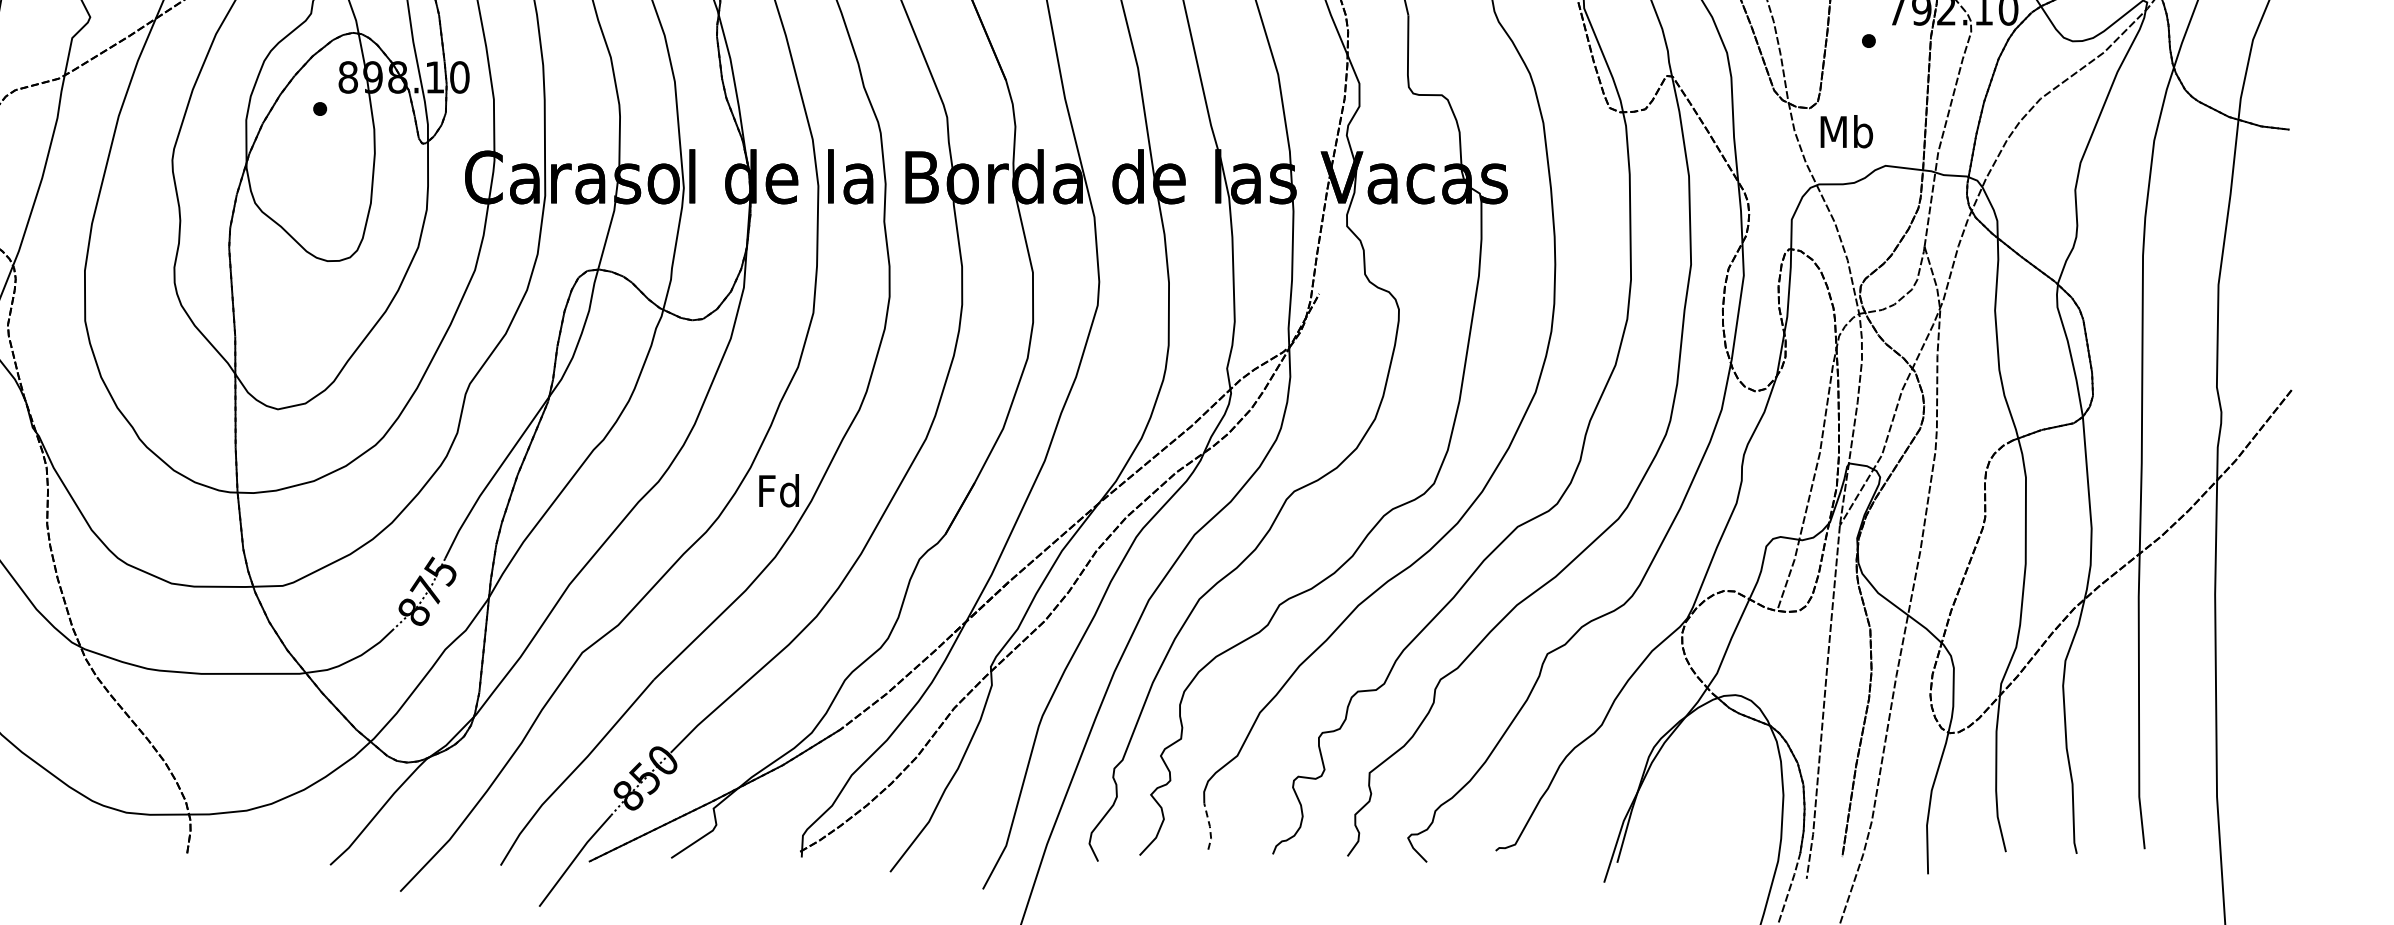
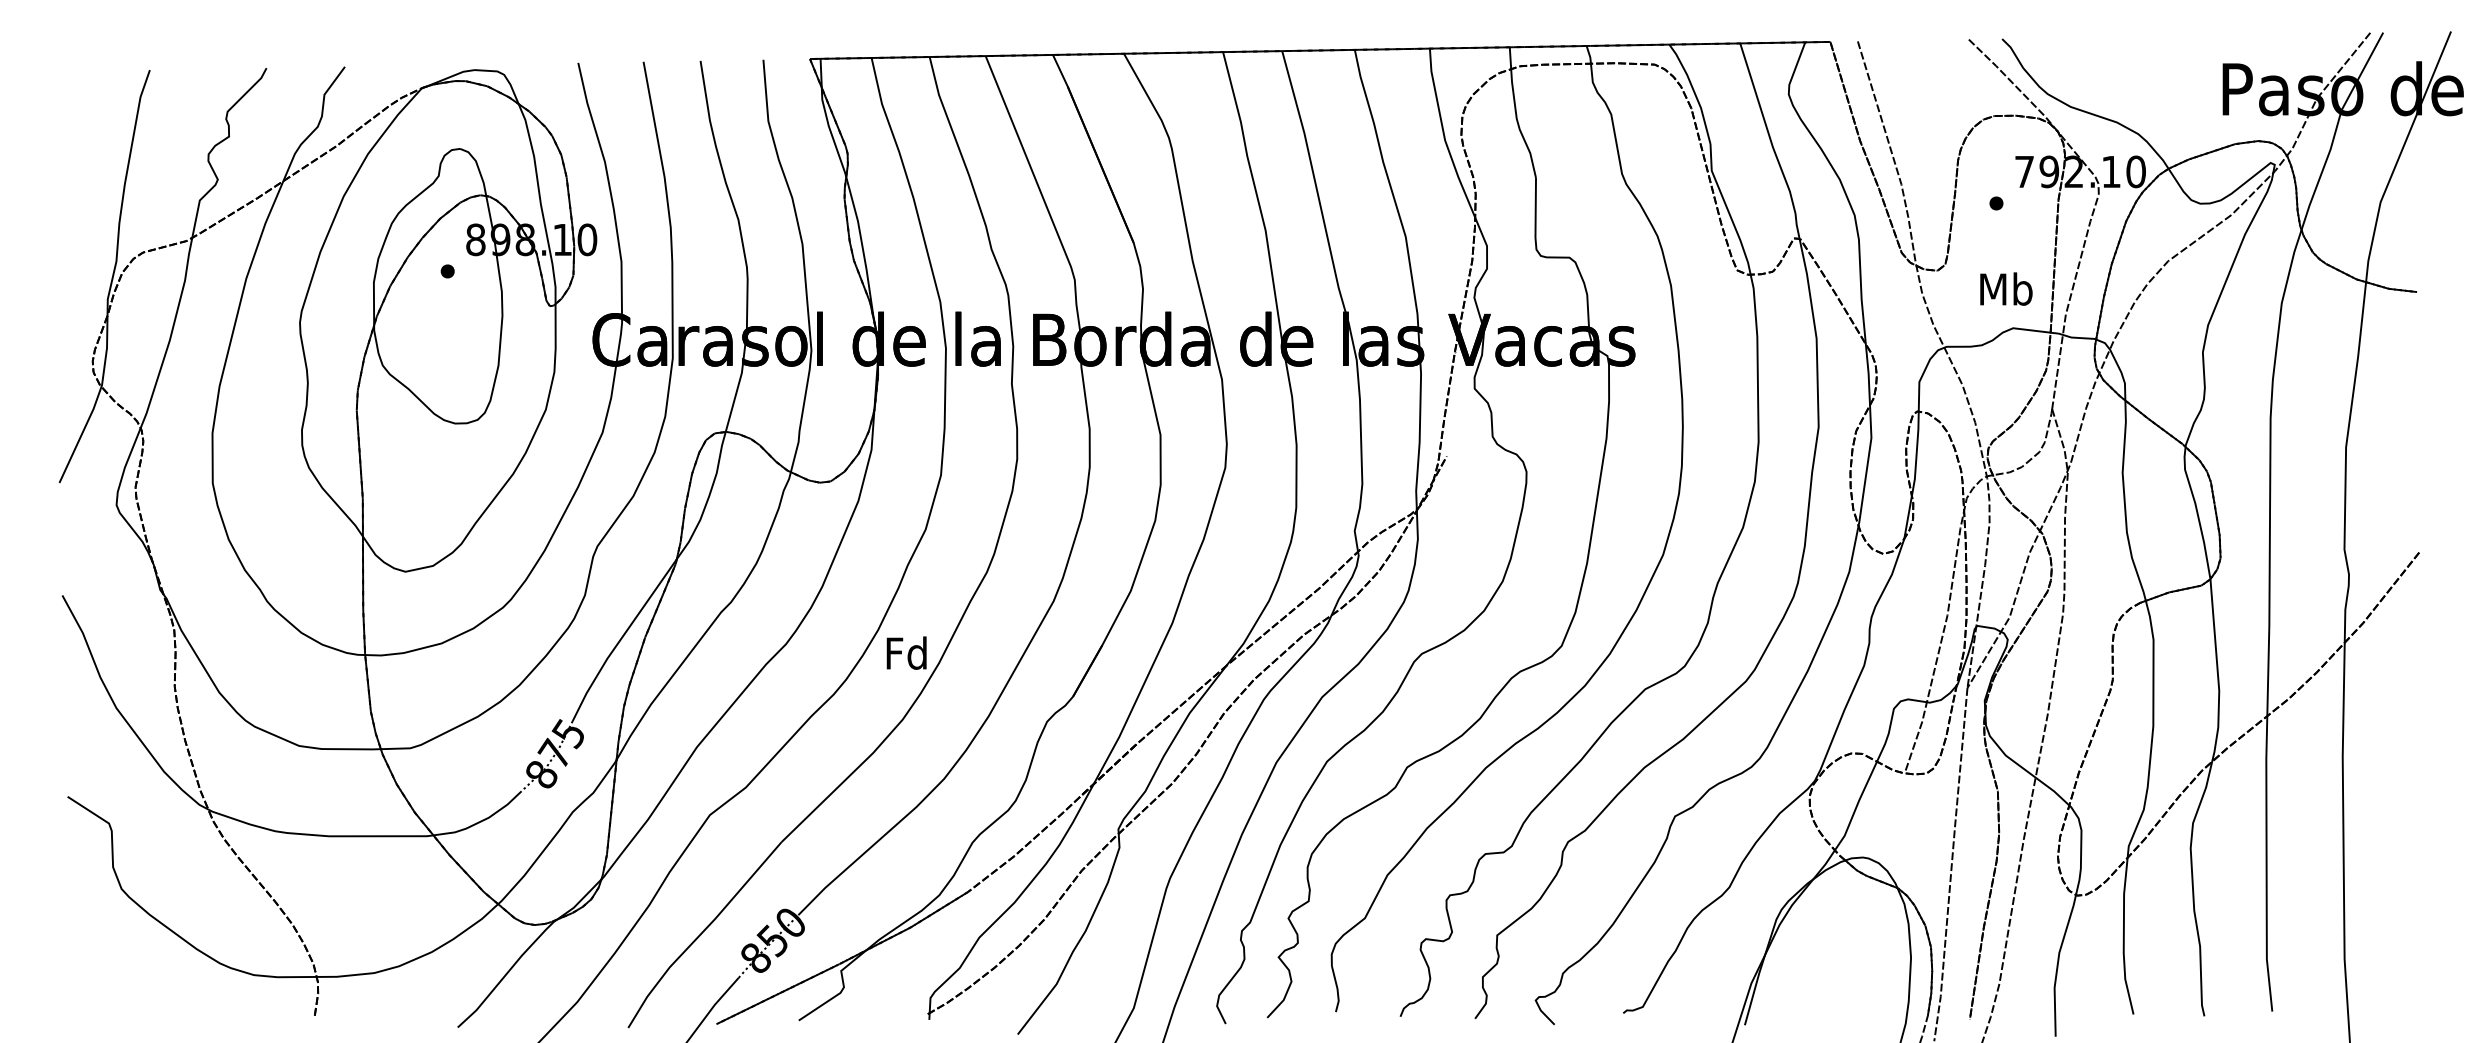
text: (1846, 131) -> (2006, 288), moved
line: (1209, 826) -> (1337, 988), dashed -> solid

